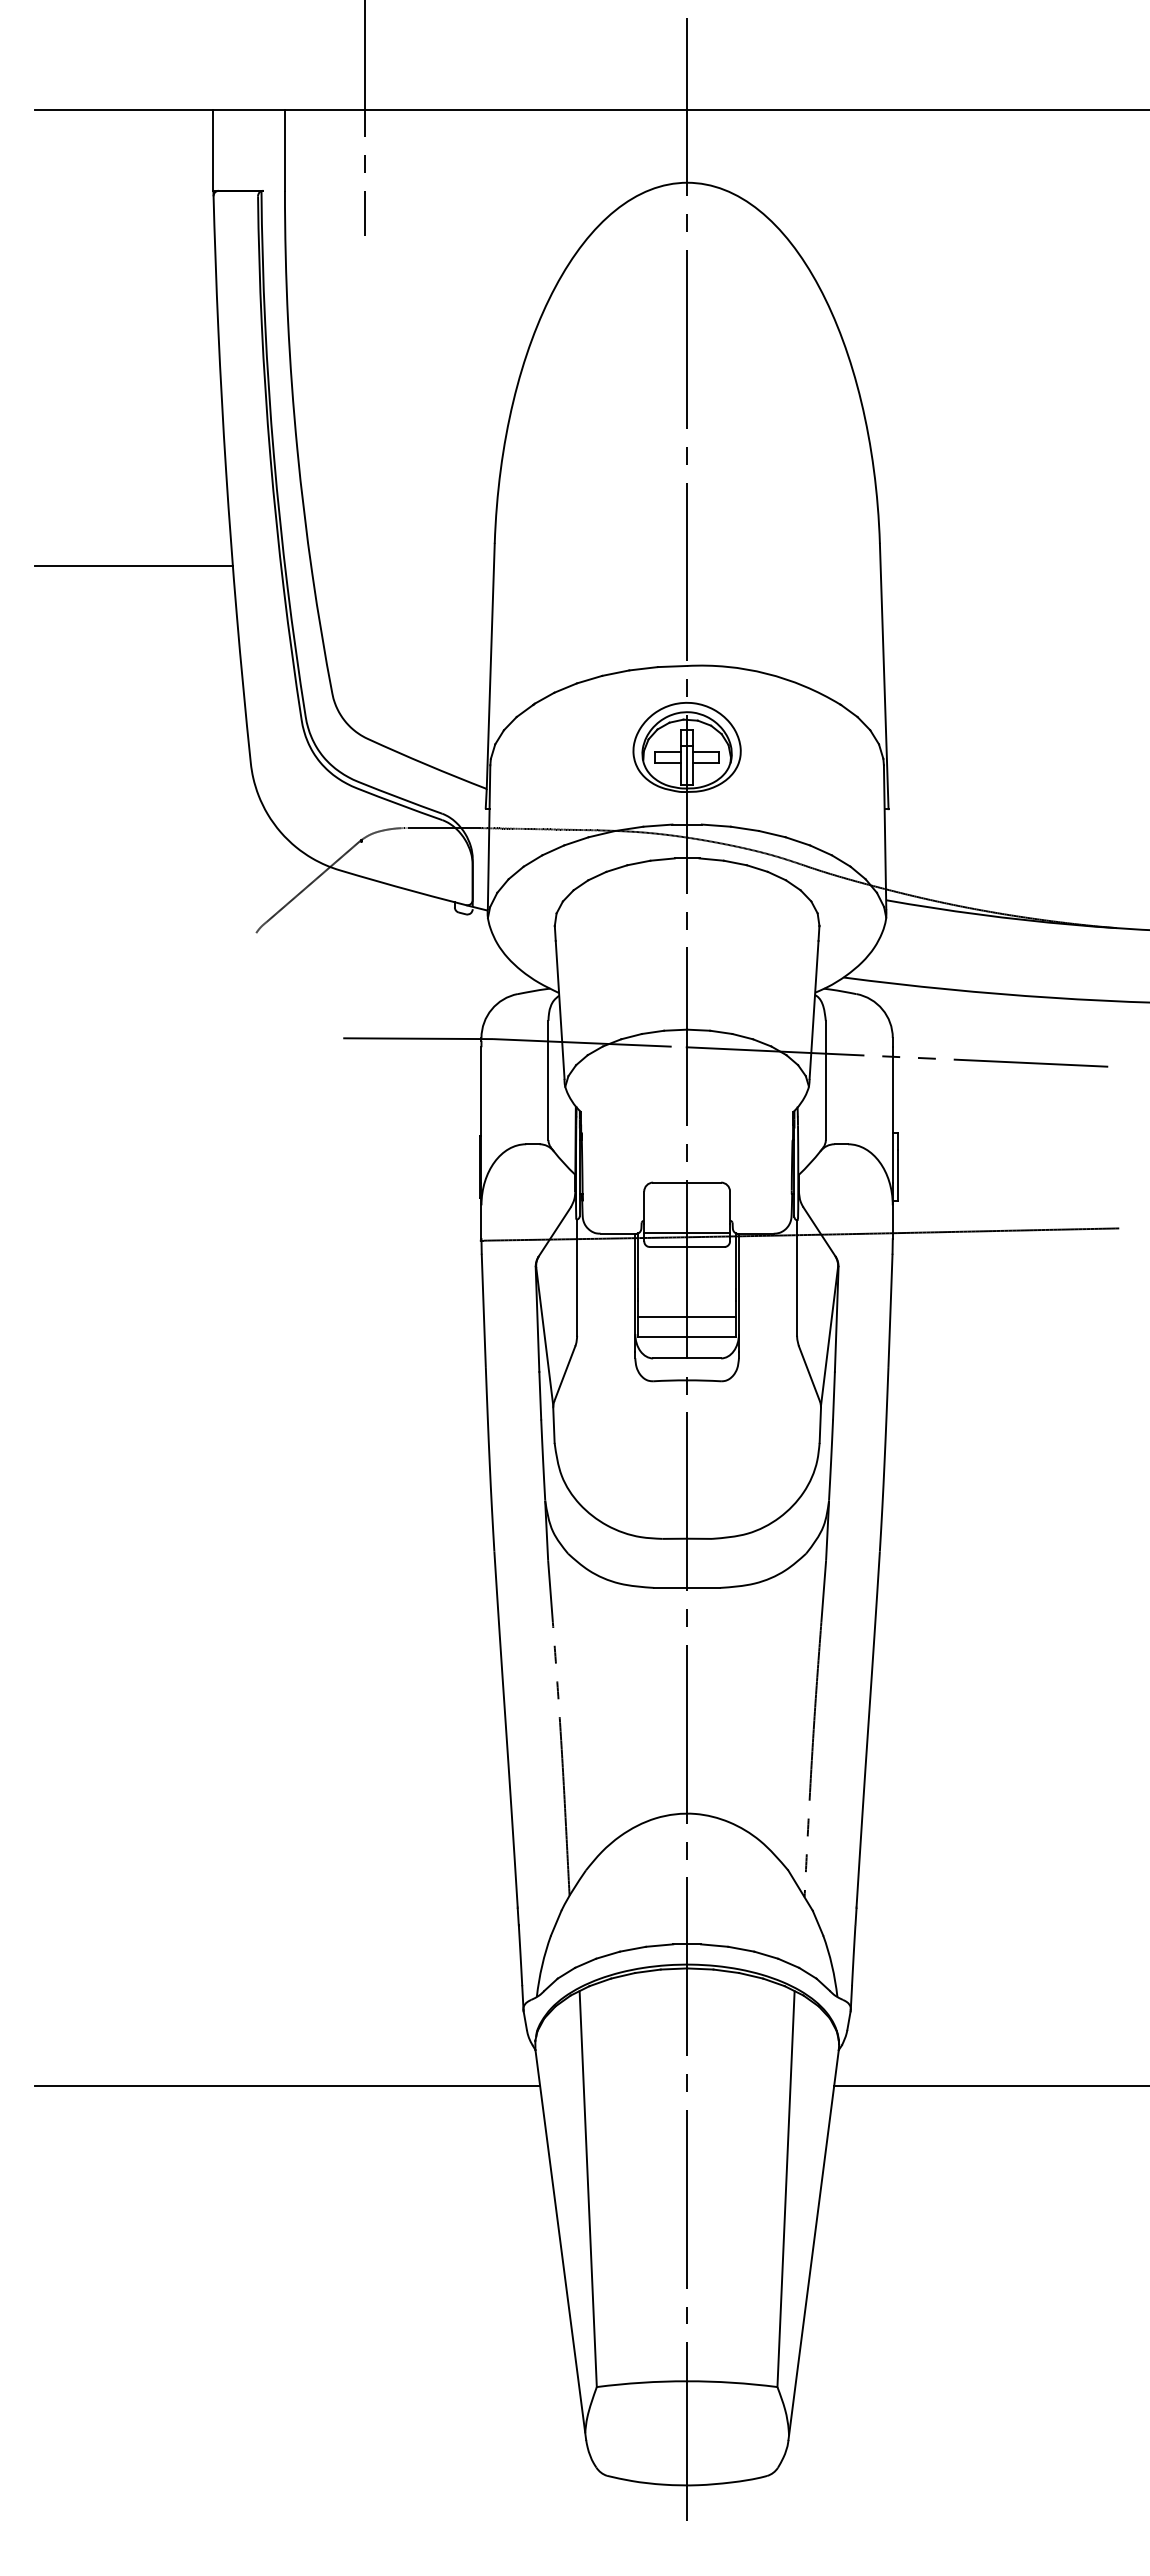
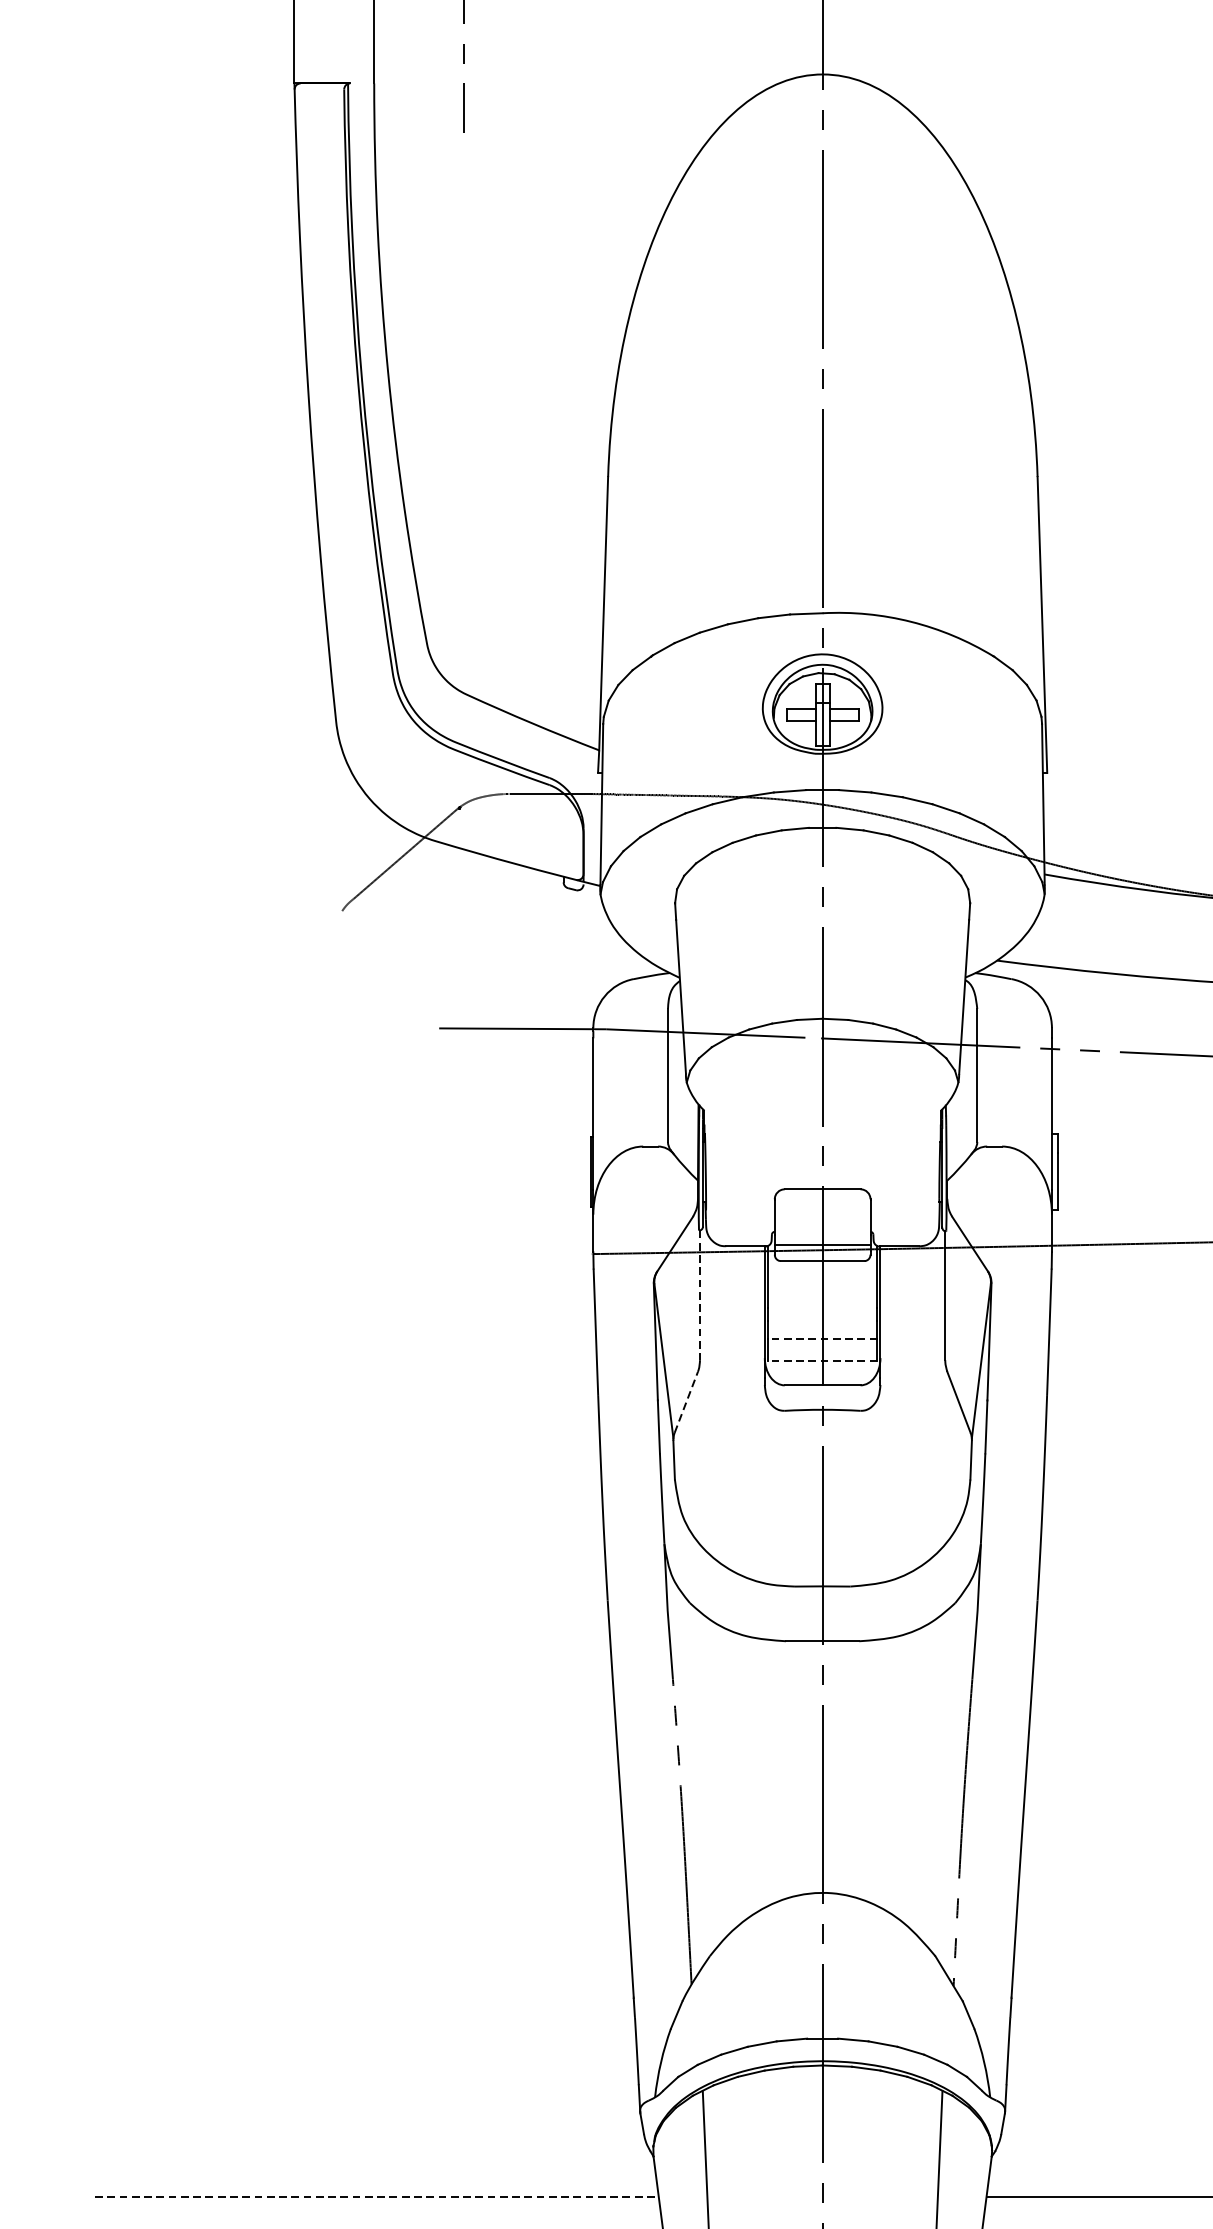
line: (133, 566) -> (205, 502), removed
line: (577, 1278) -> (700, 1296), solid -> dashed
line: (686, 1316) -> (821, 1338), solid -> dashed
line: (686, 1336) -> (821, 1360), solid -> dashed
line: (565, 1373) -> (687, 1402), solid -> dashed
line: (287, 2086) -> (377, 2197), solid -> dashed

